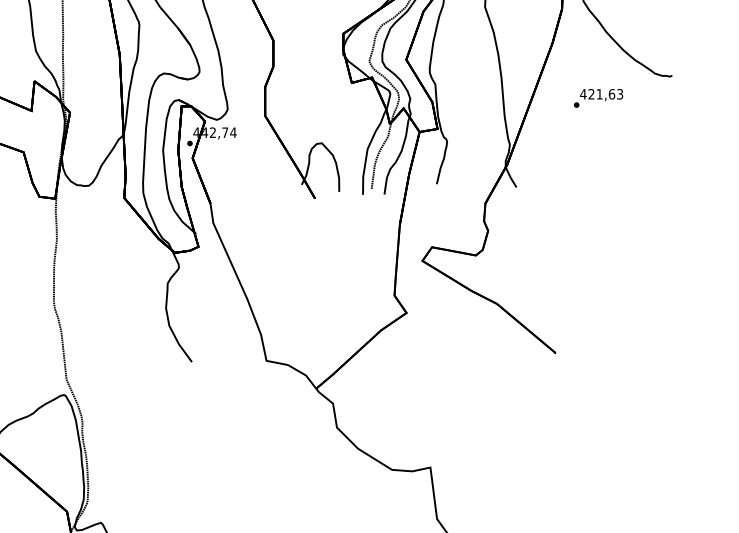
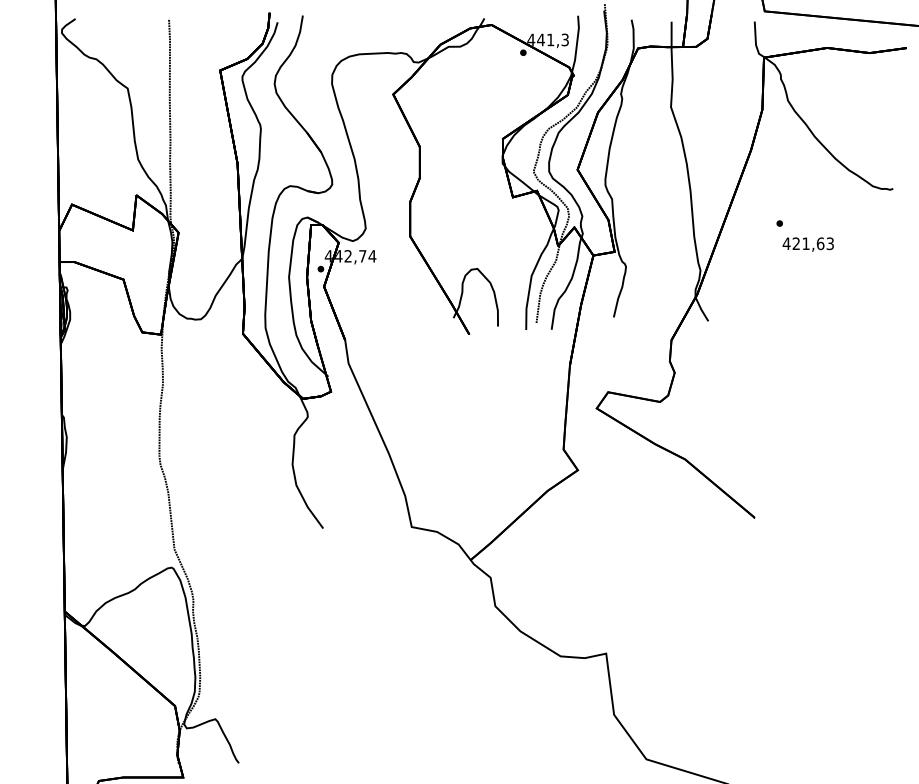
text: (600, 94) -> (807, 244), moved

